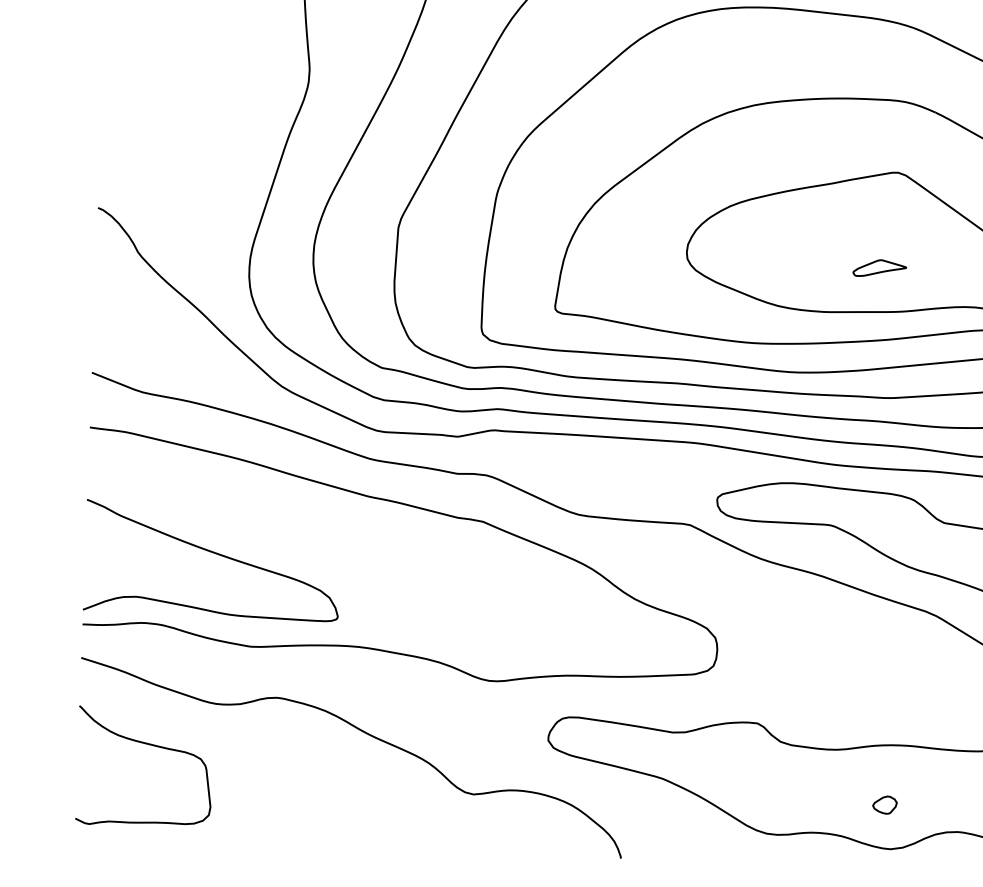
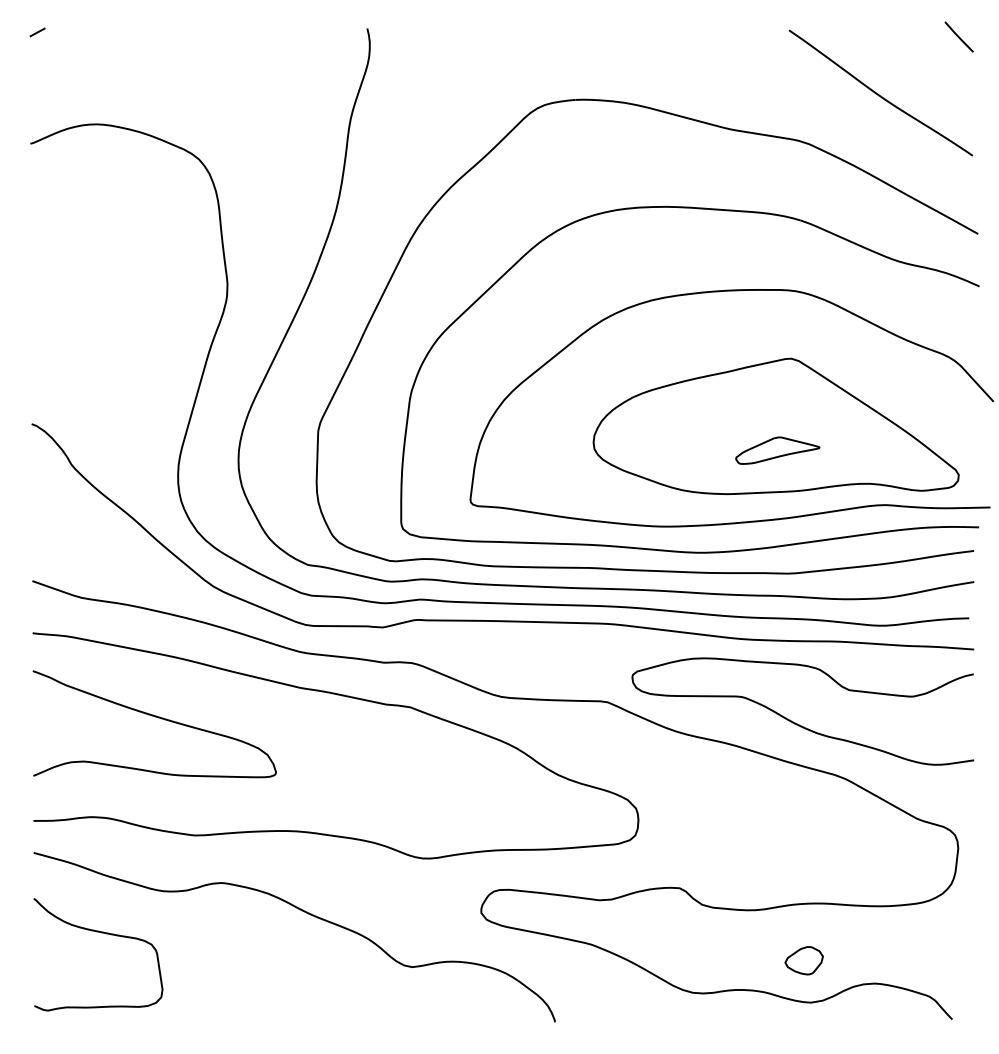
part: (879, 268) -> (777, 450), size x1.67
curve: (213, 553) -> (155, 717), moved
part: (884, 804) -> (803, 960), size x1.67

